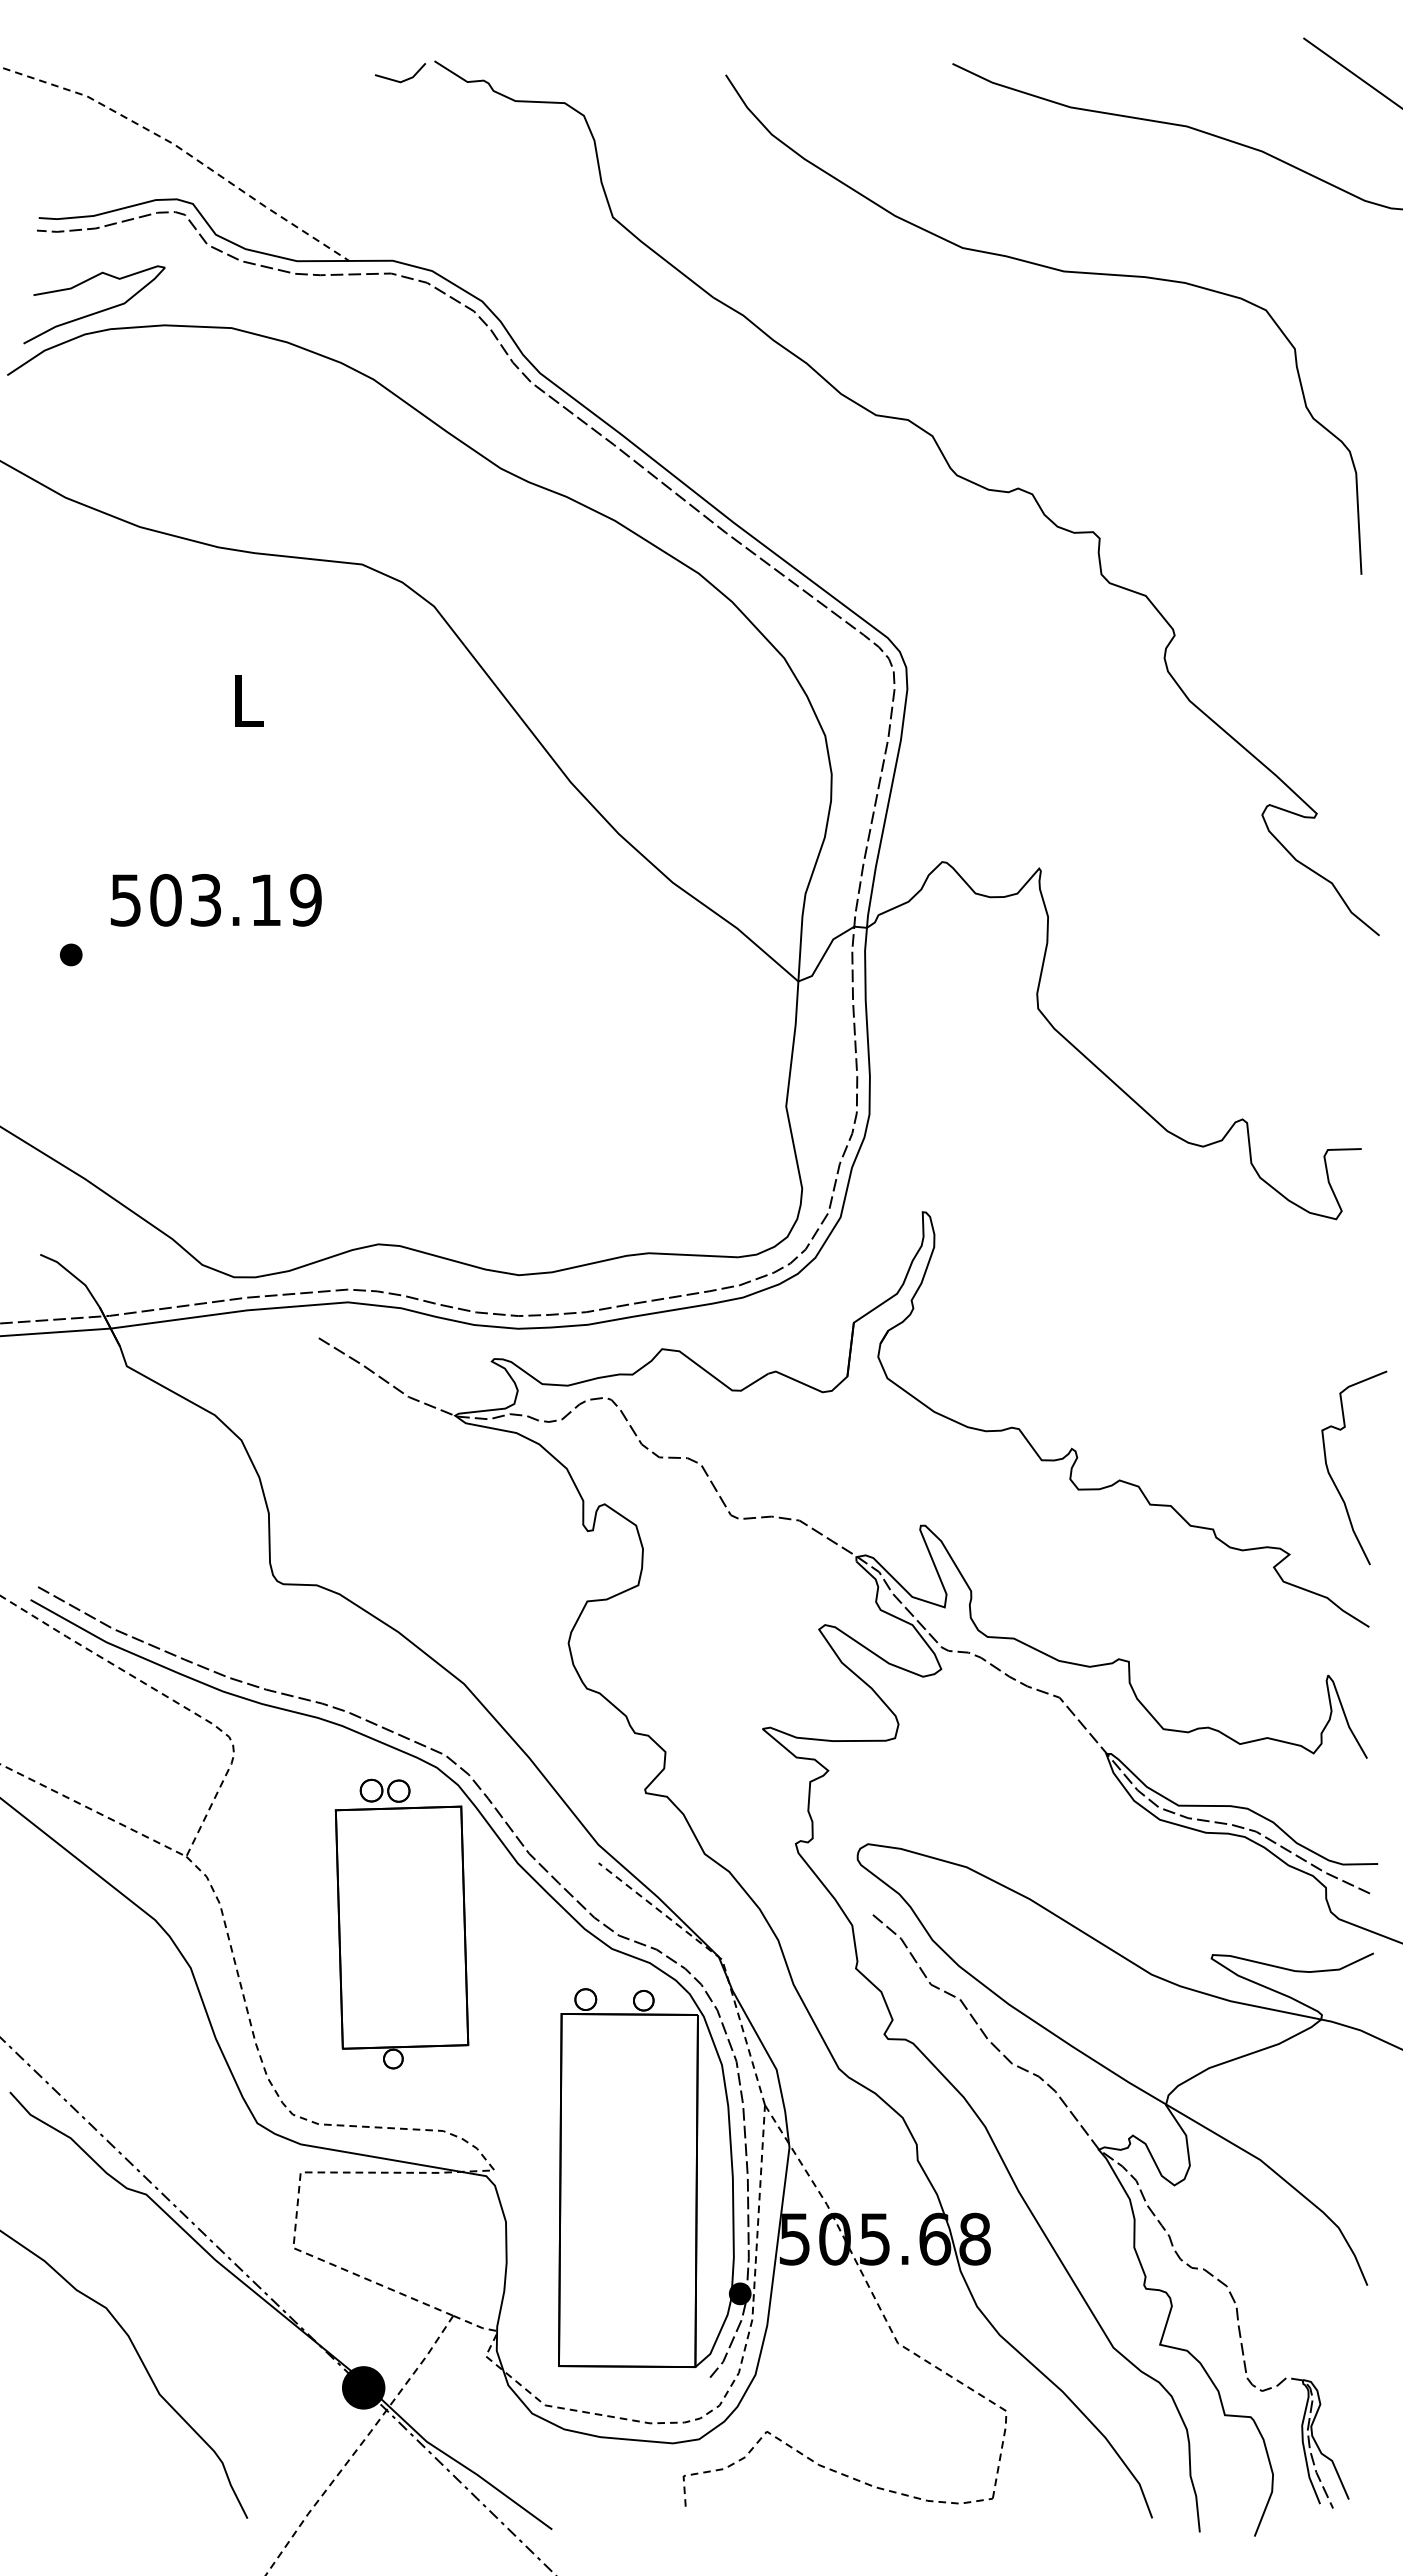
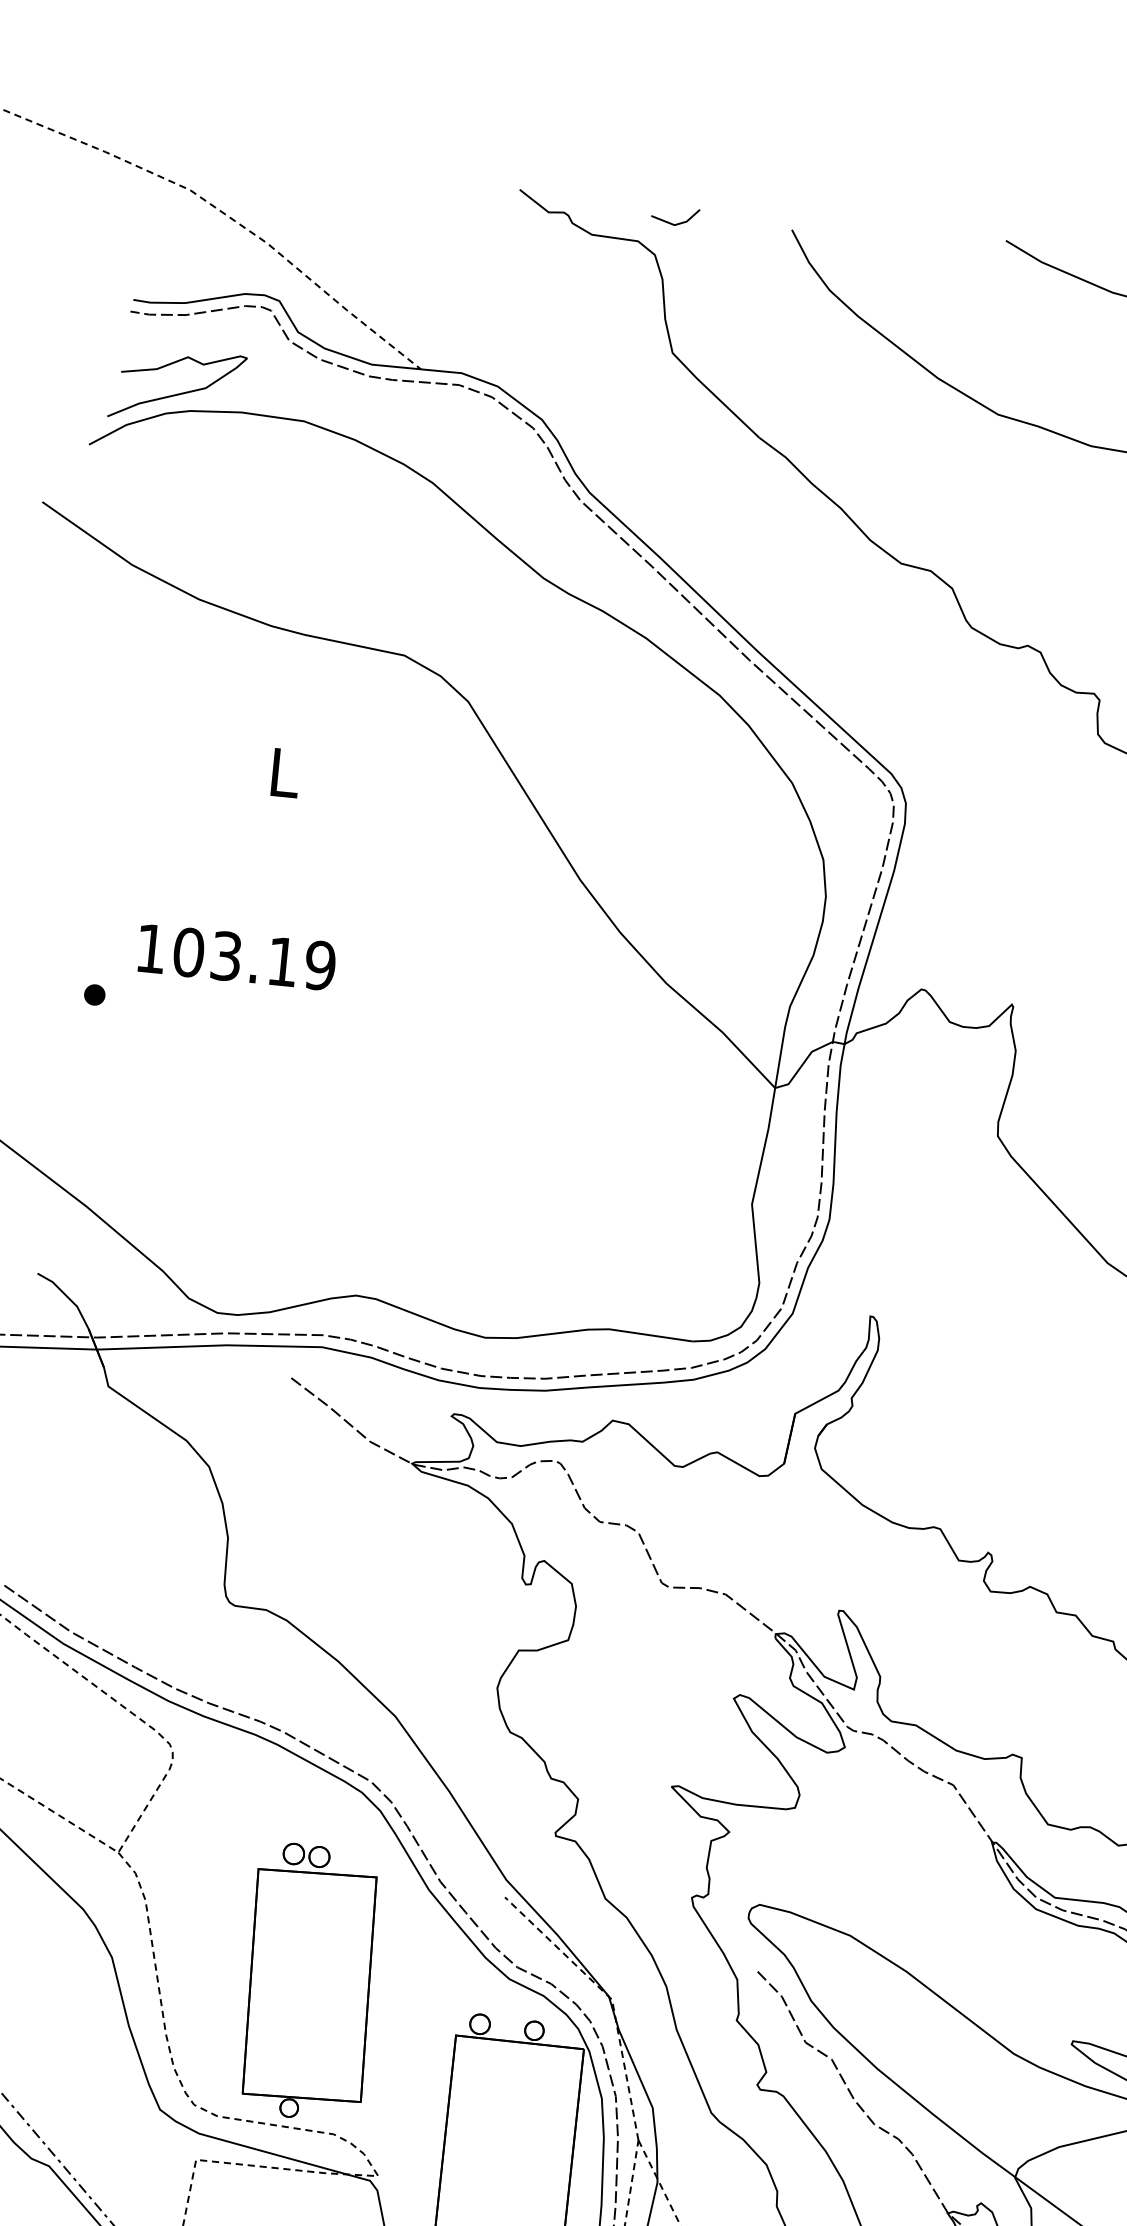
line: (398, 80) -> (672, 223), moved
text: (125, 900) -> (150, 948), 503.19 -> 103.19
part: (401, 1923) -> (309, 1981), moved

